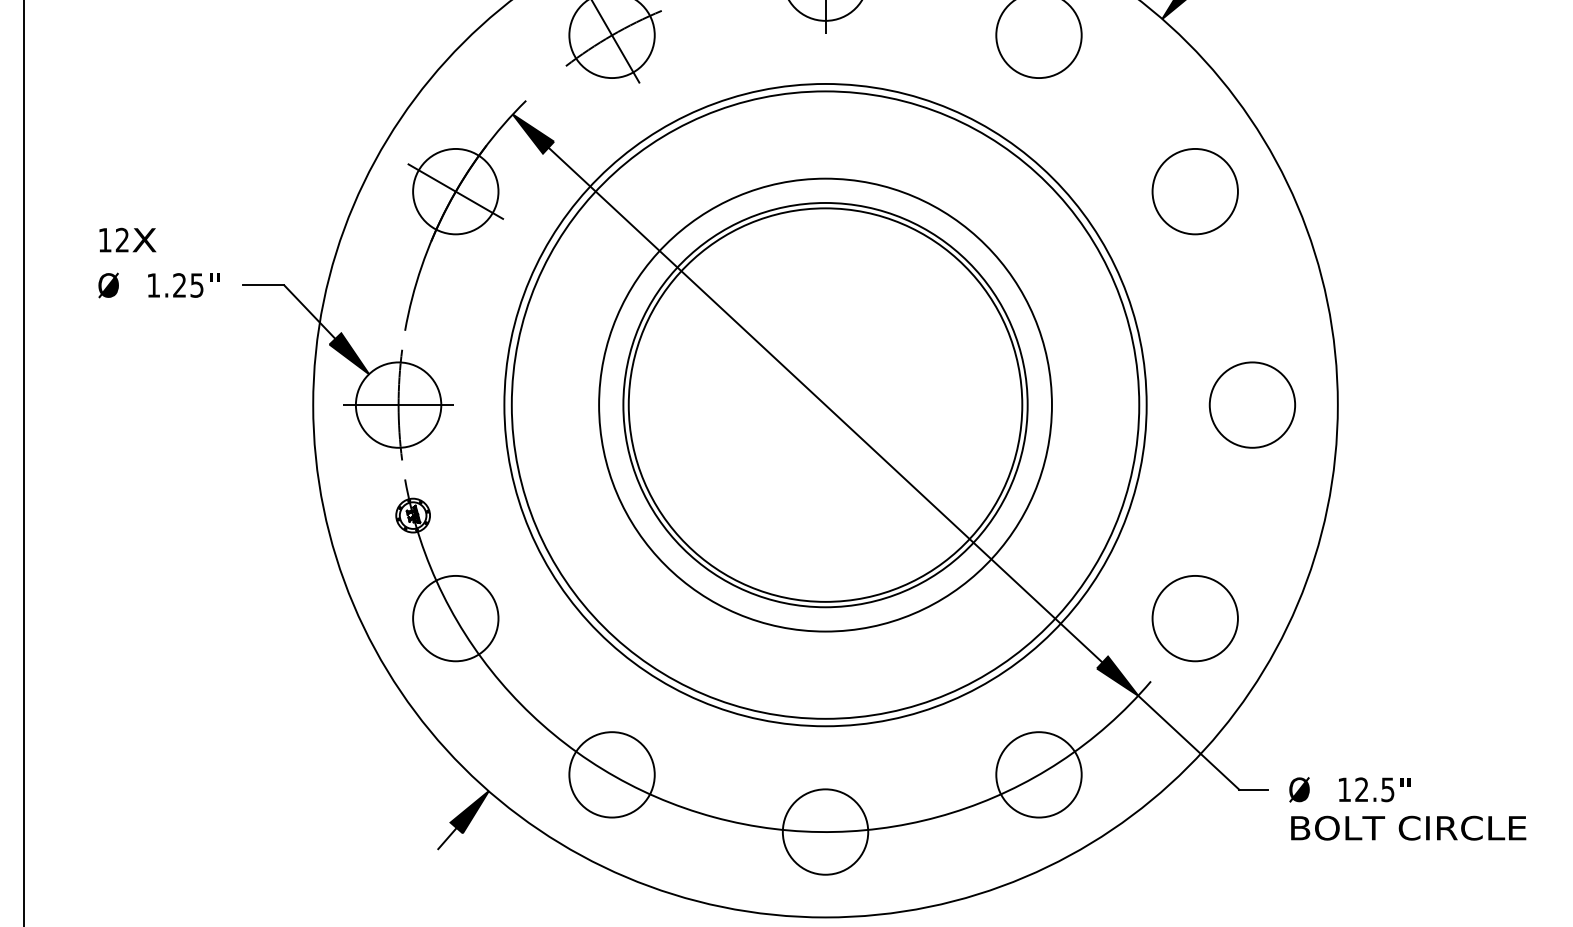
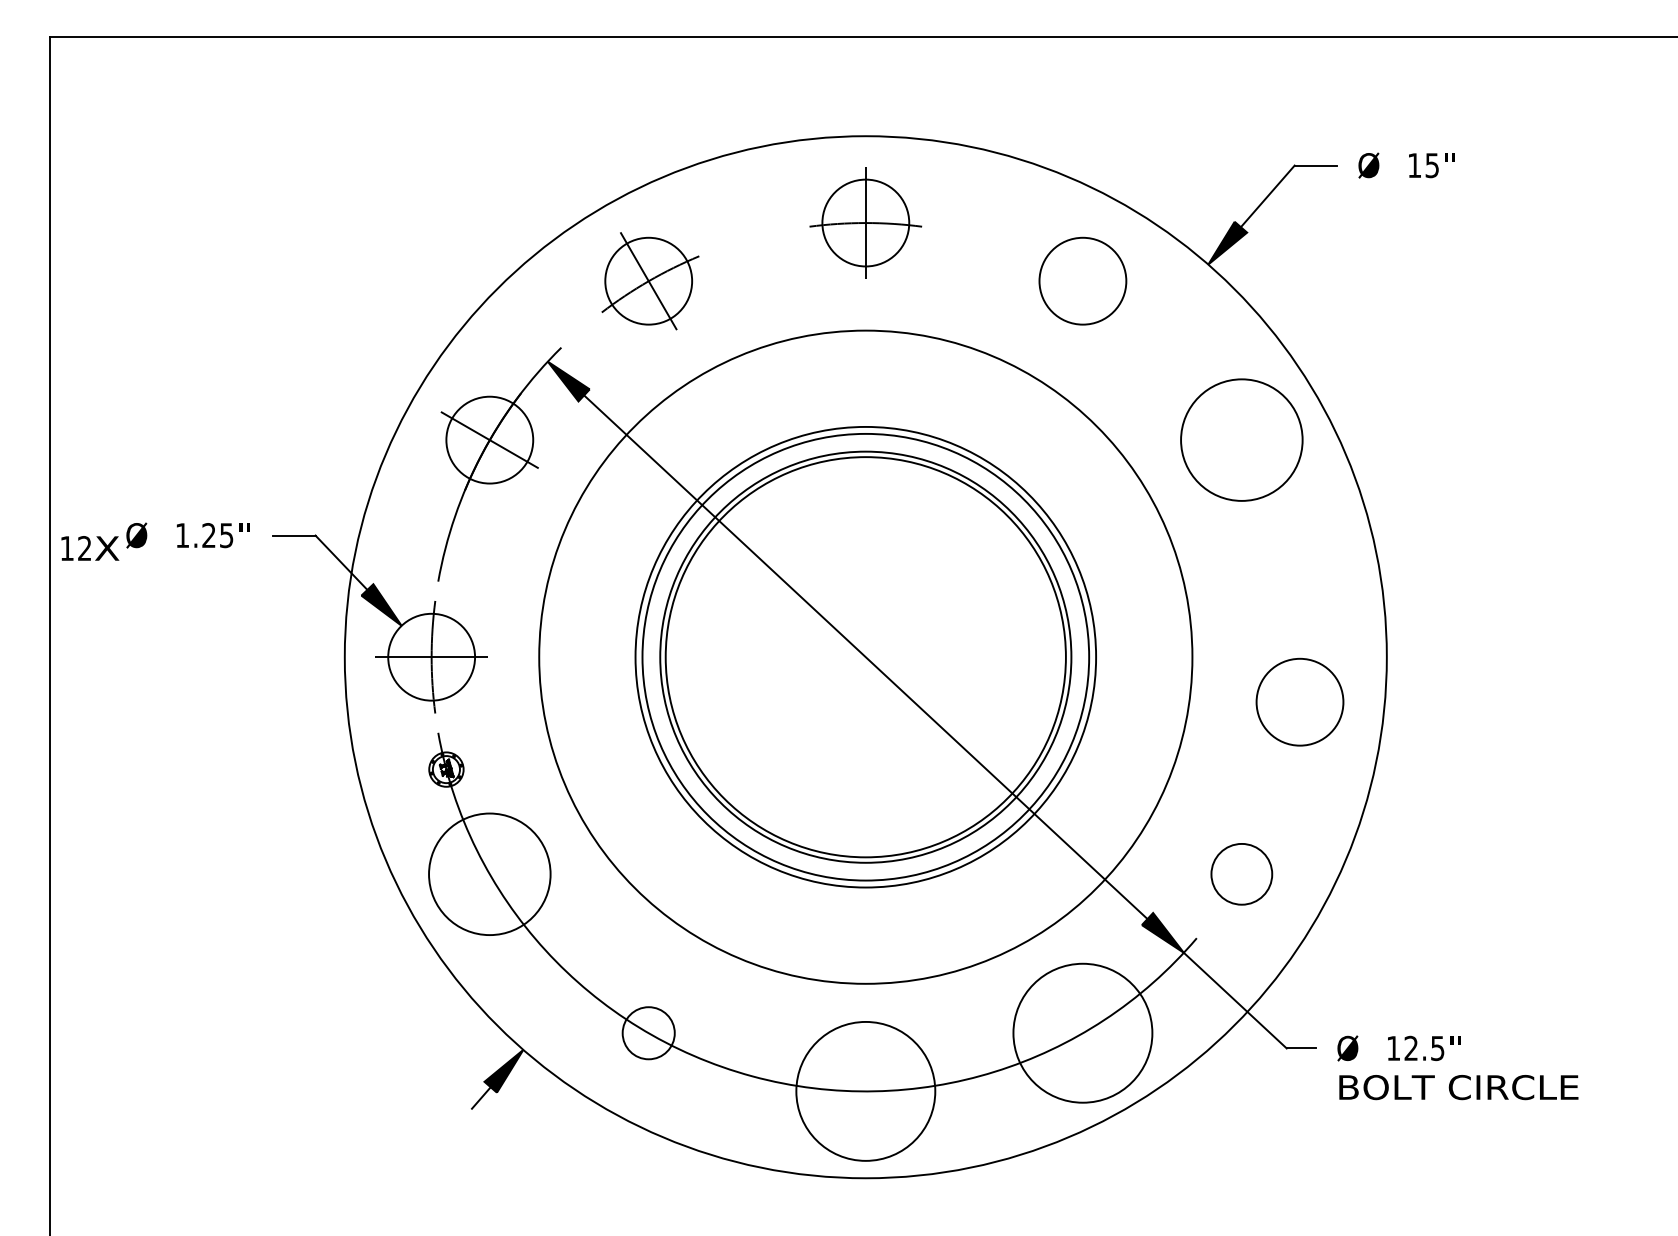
circle: (1194, 191) -> (1241, 439), size x1.4
text: (128, 240) -> (90, 548), moved
circle: (1251, 404) -> (1299, 701), moved
circle: (825, 405) -> (865, 657), size x0.7
circle: (455, 617) -> (489, 873), size x1.4
circle: (1194, 617) -> (1241, 873), size x0.7
circle: (611, 774) -> (648, 1032), size x0.6
circle: (1038, 774) -> (1082, 1032), size x1.6
circle: (825, 832) -> (865, 1091), size x1.6

